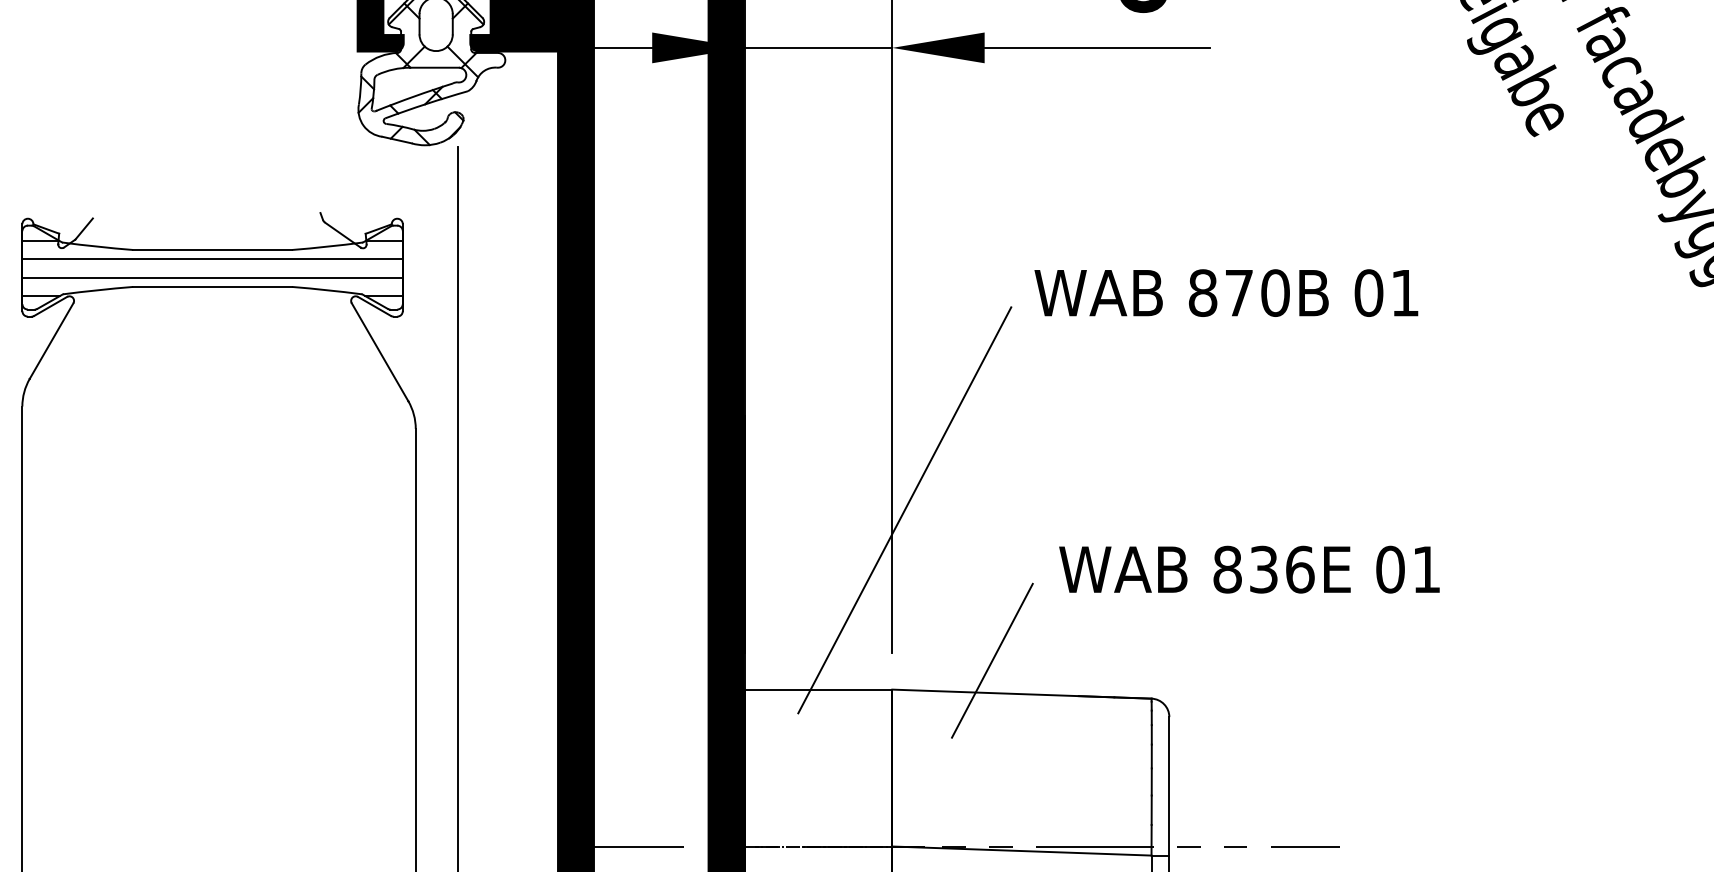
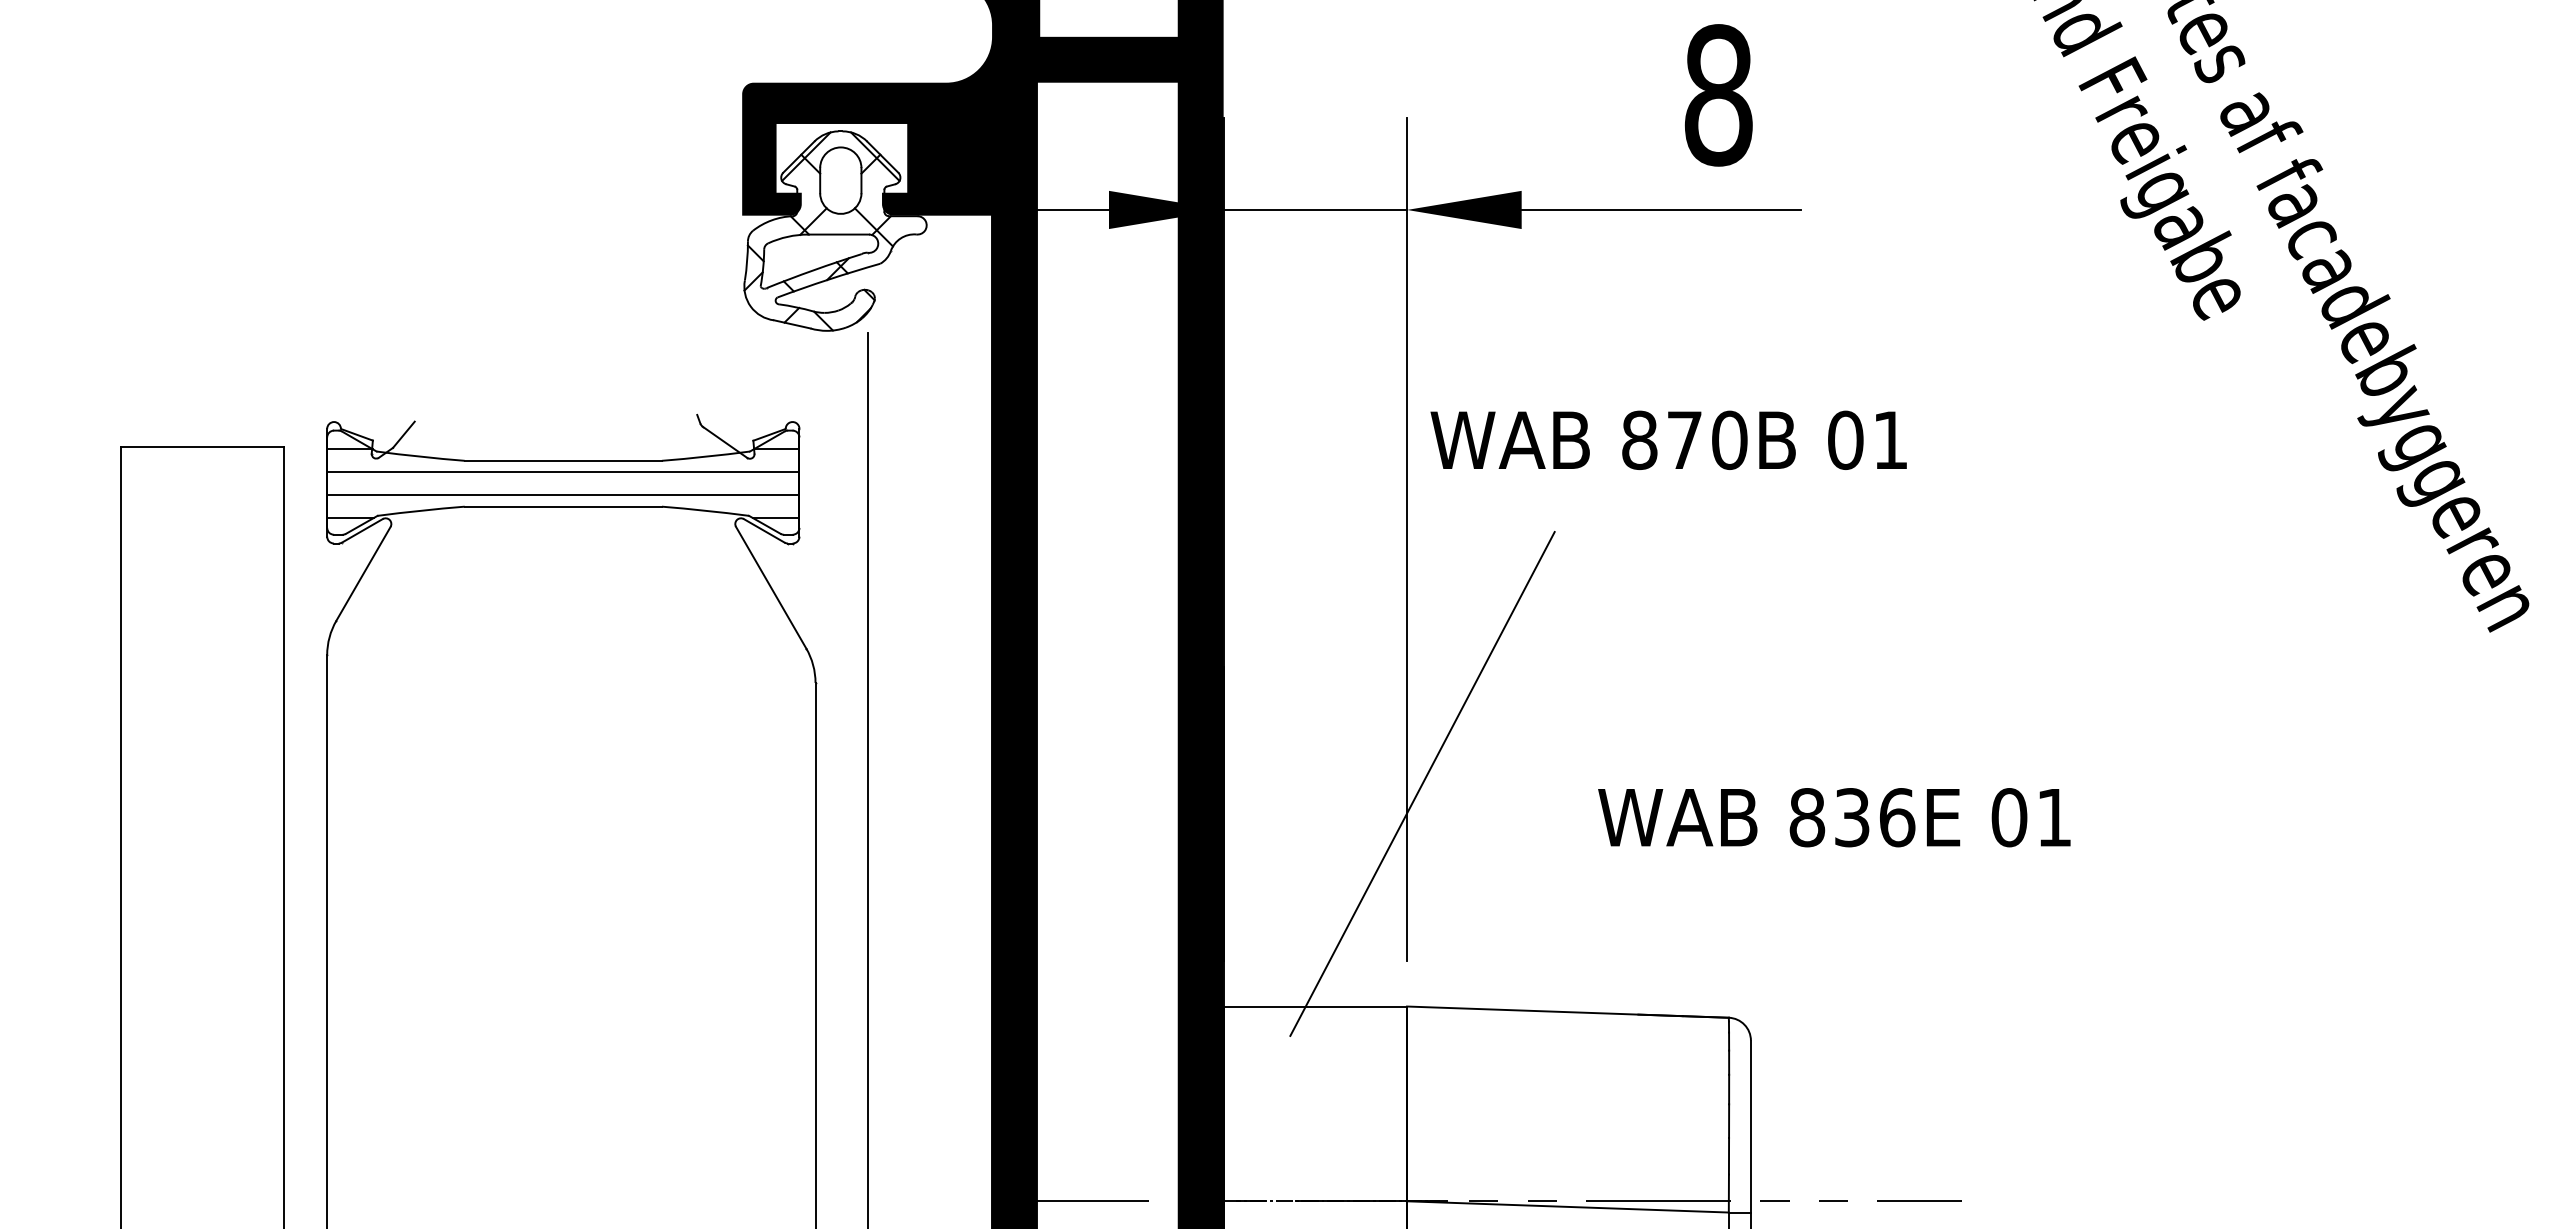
text: (1226, 292) -> (1668, 439), moved
text: (1249, 569) -> (1834, 817), moved
line: (992, 660) -> (1531, 970), removed

